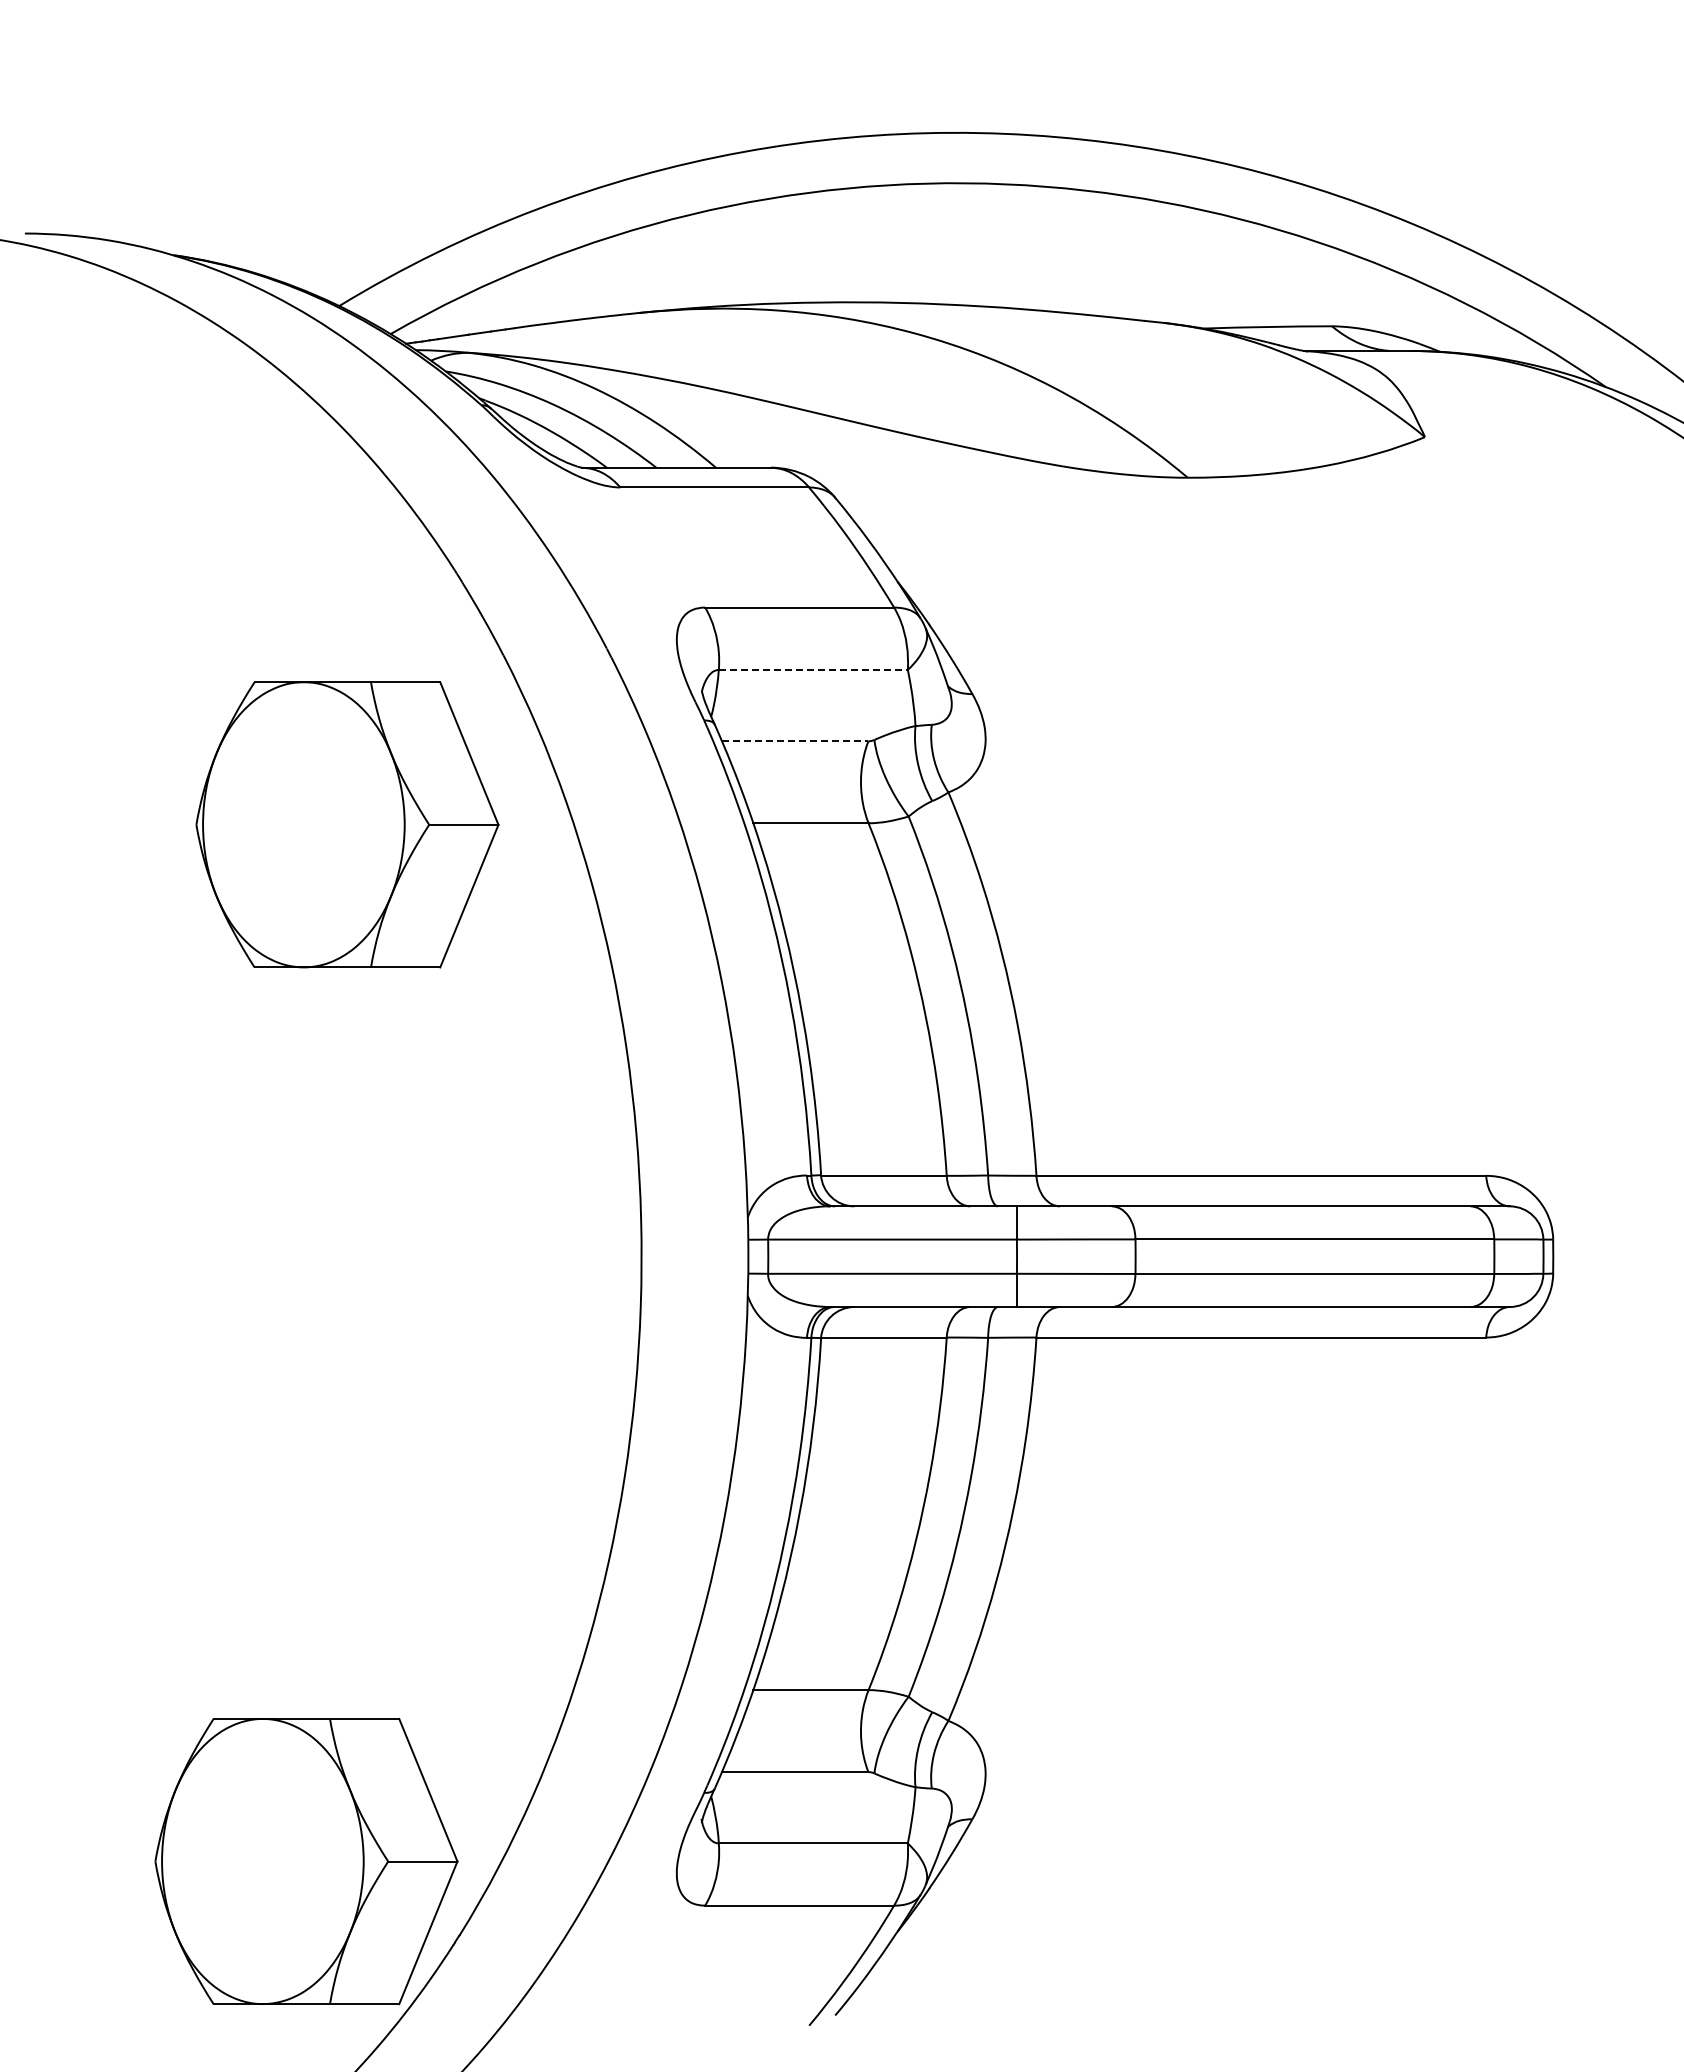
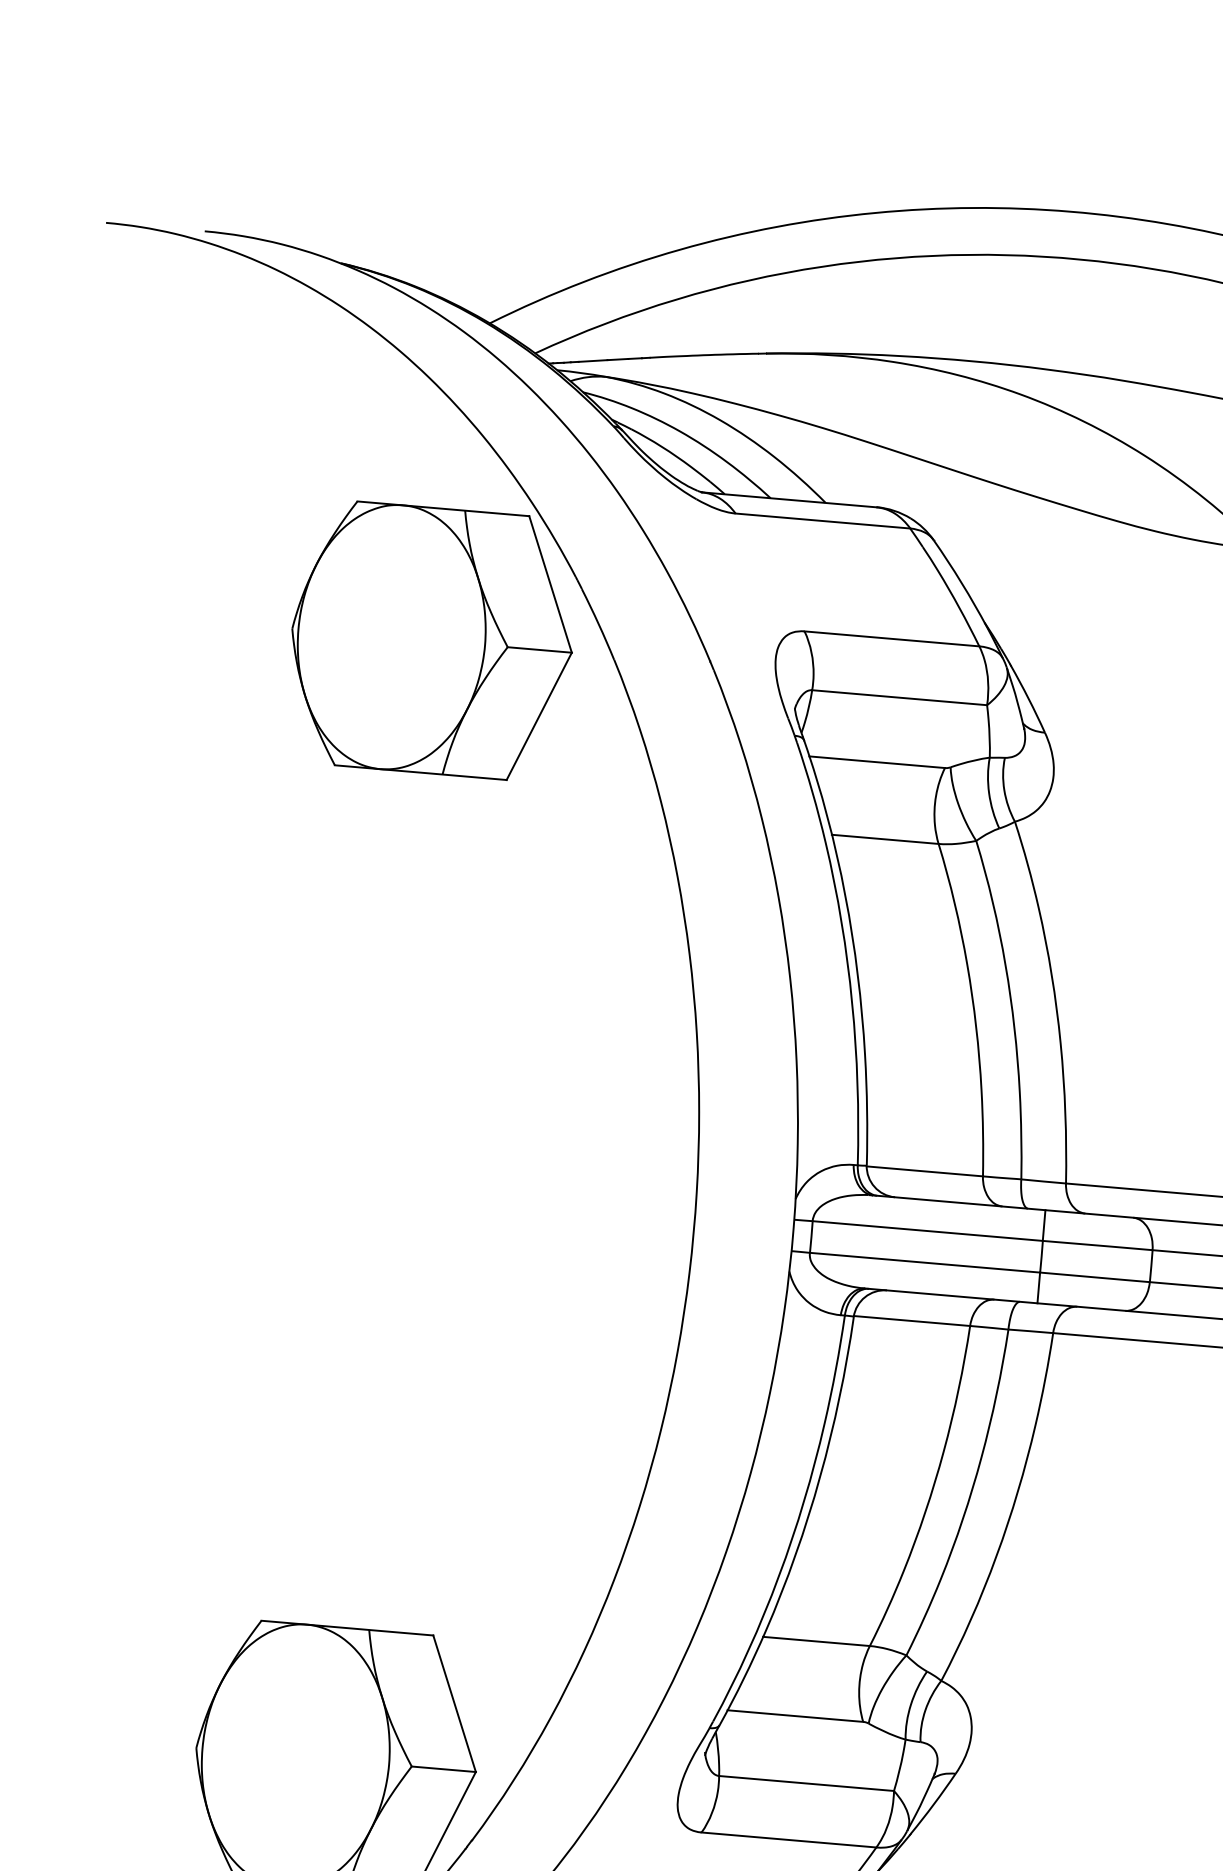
line: (813, 669) -> (899, 697), dashed -> solid
line: (795, 741) -> (877, 762), dashed -> solid
part: (347, 824) -> (432, 640), moved

